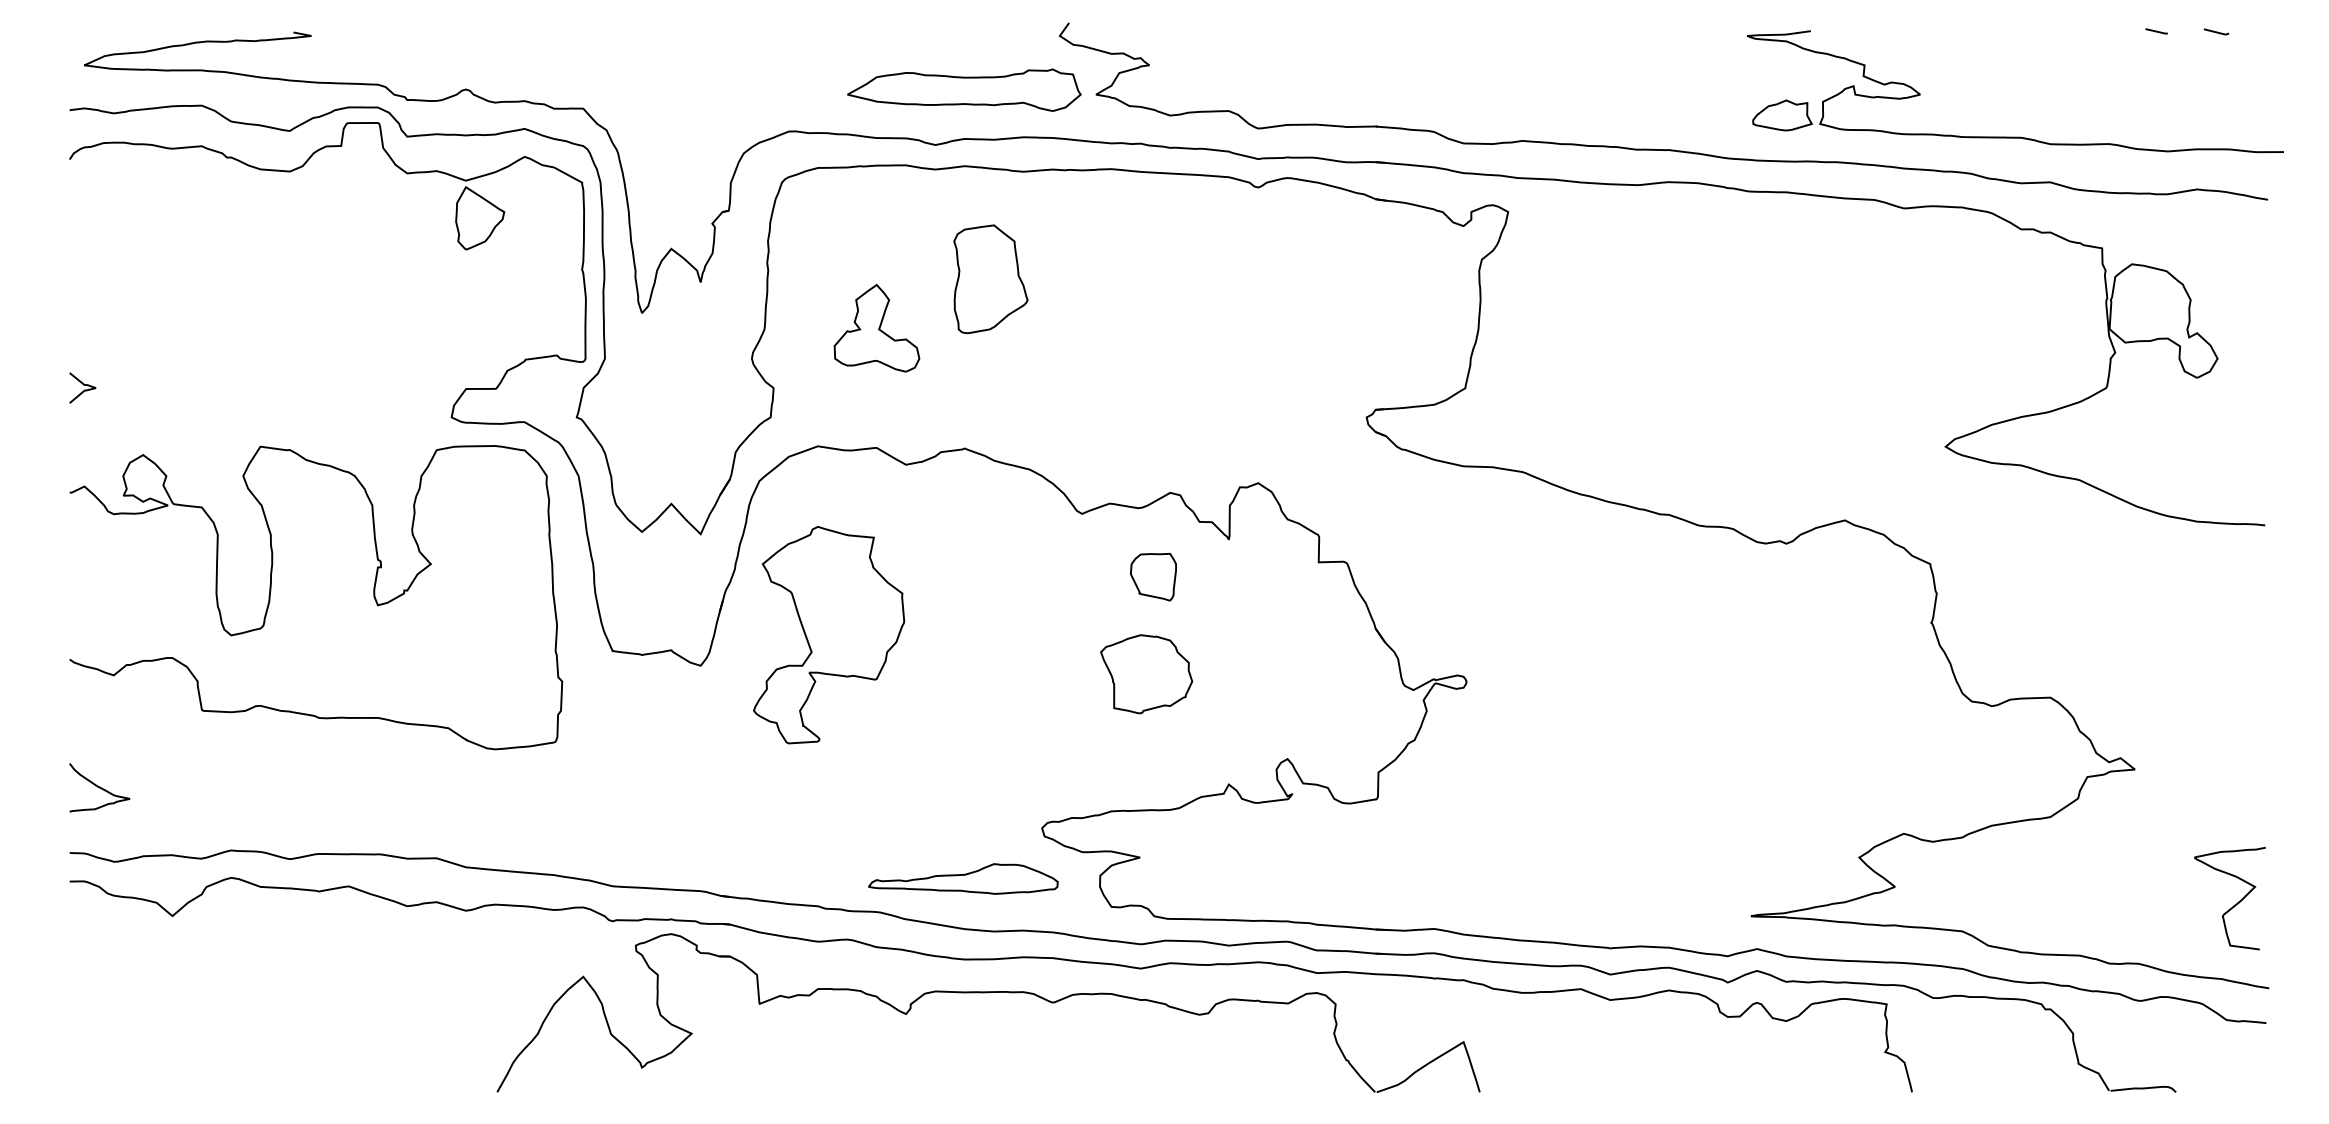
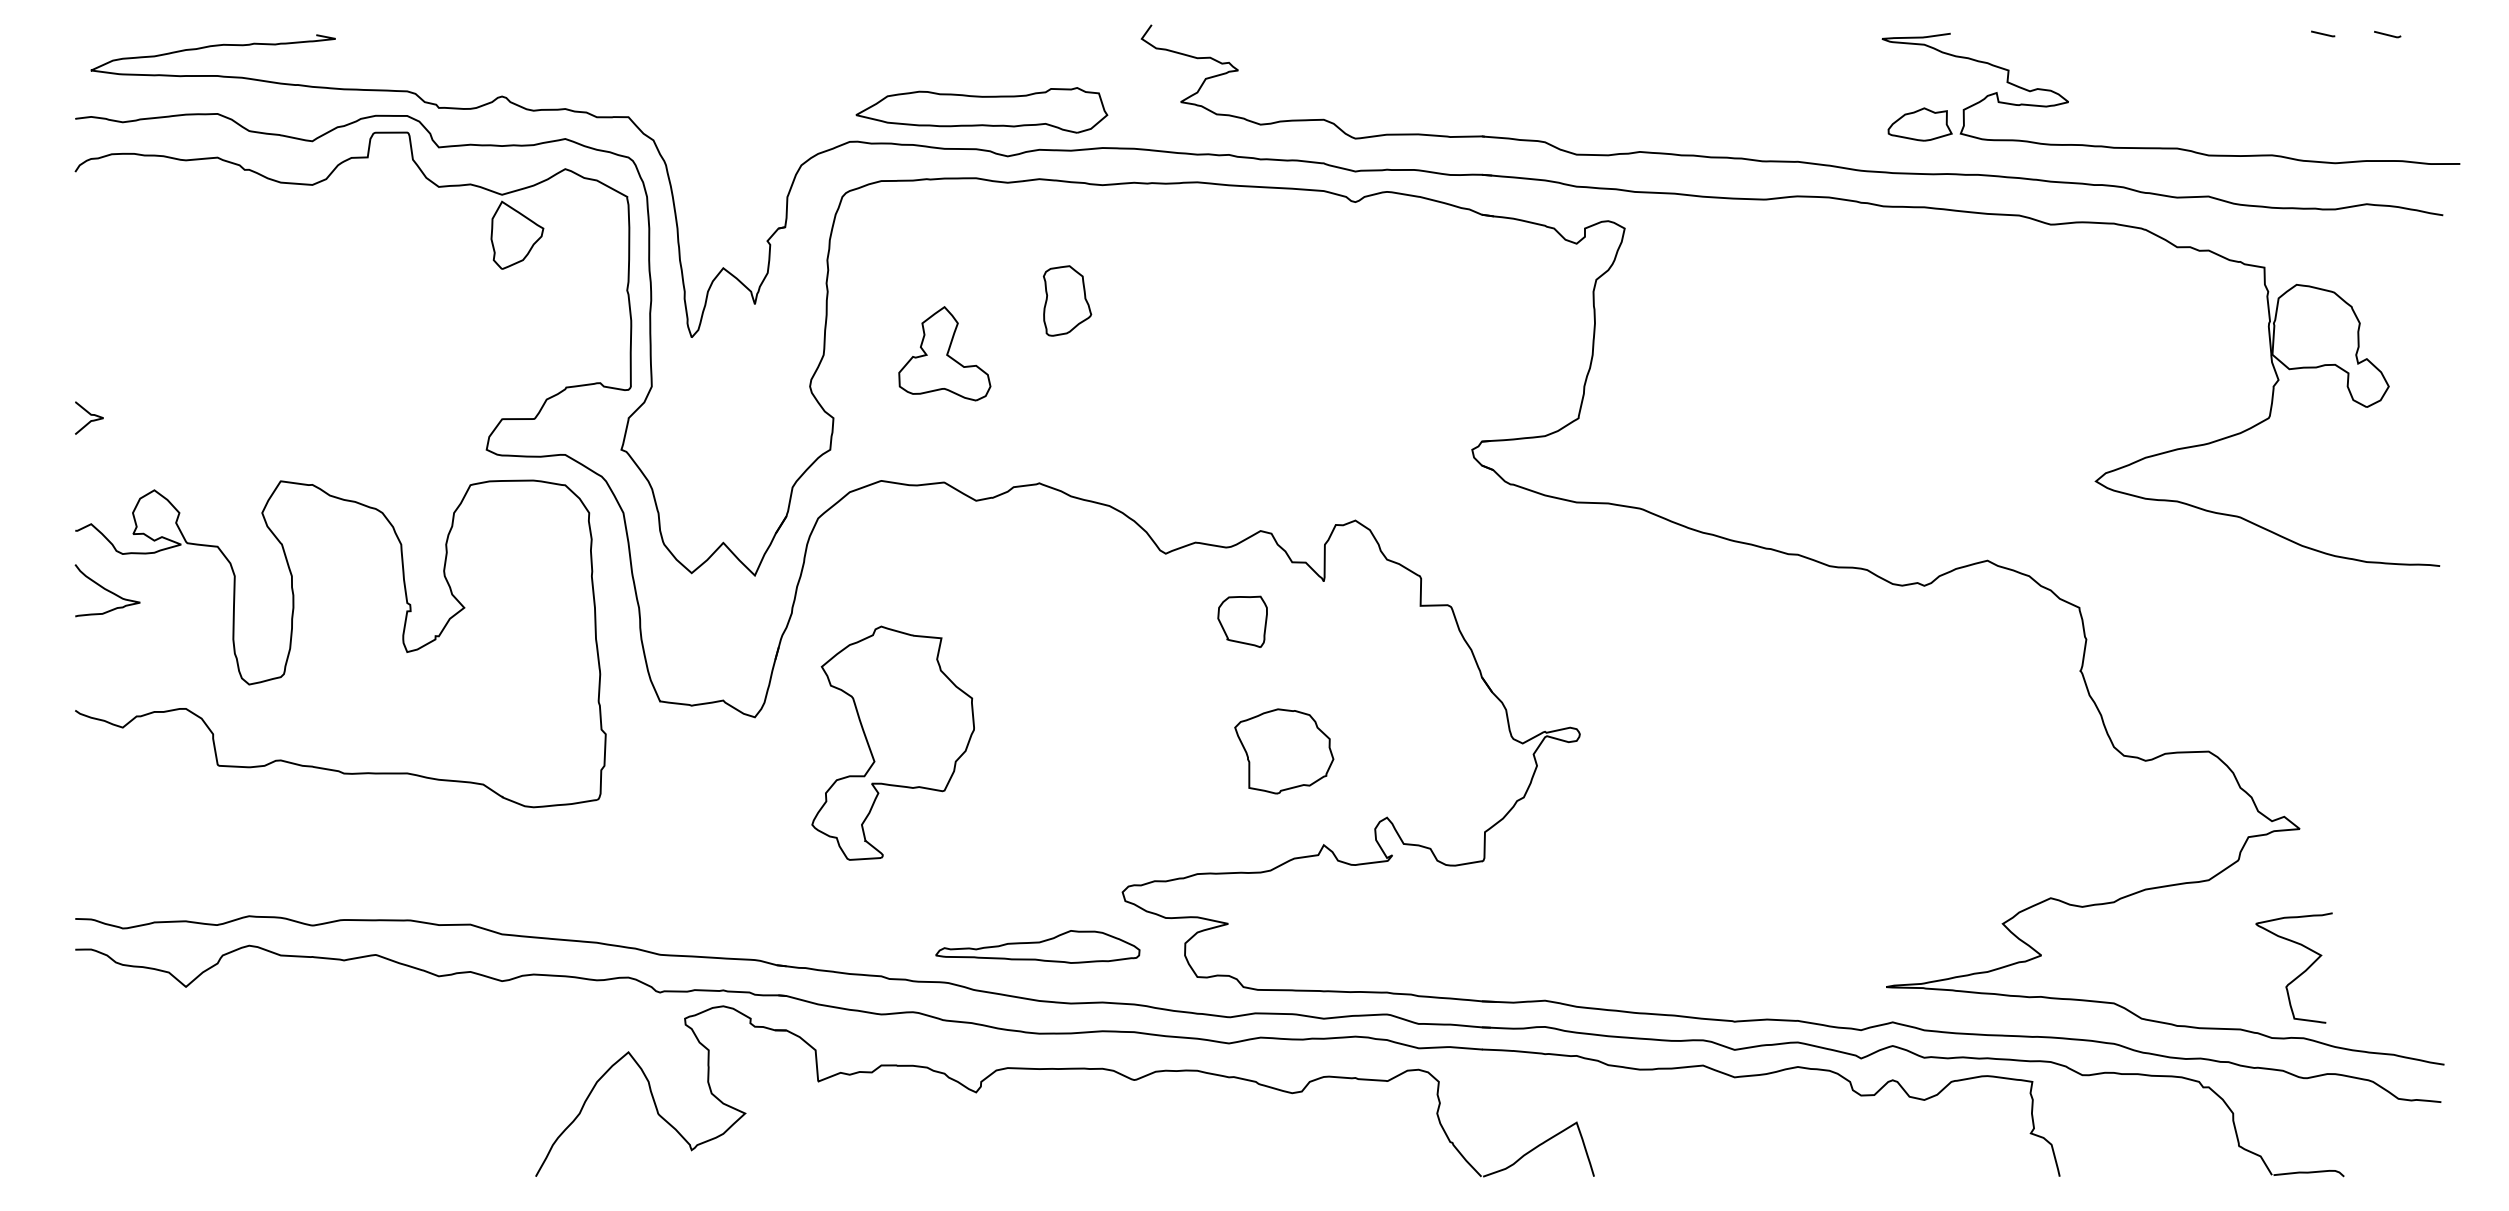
part: (963, 90) -> (981, 110), moved
part: (990, 278) -> (1067, 300), size x0.6
part: (828, 634) -> (892, 742), moved
part: (1146, 674) -> (1284, 751), moved
curve: (99, 787) -> (107, 590), moved
curve: (2235, 903) -> (2300, 973), moved

